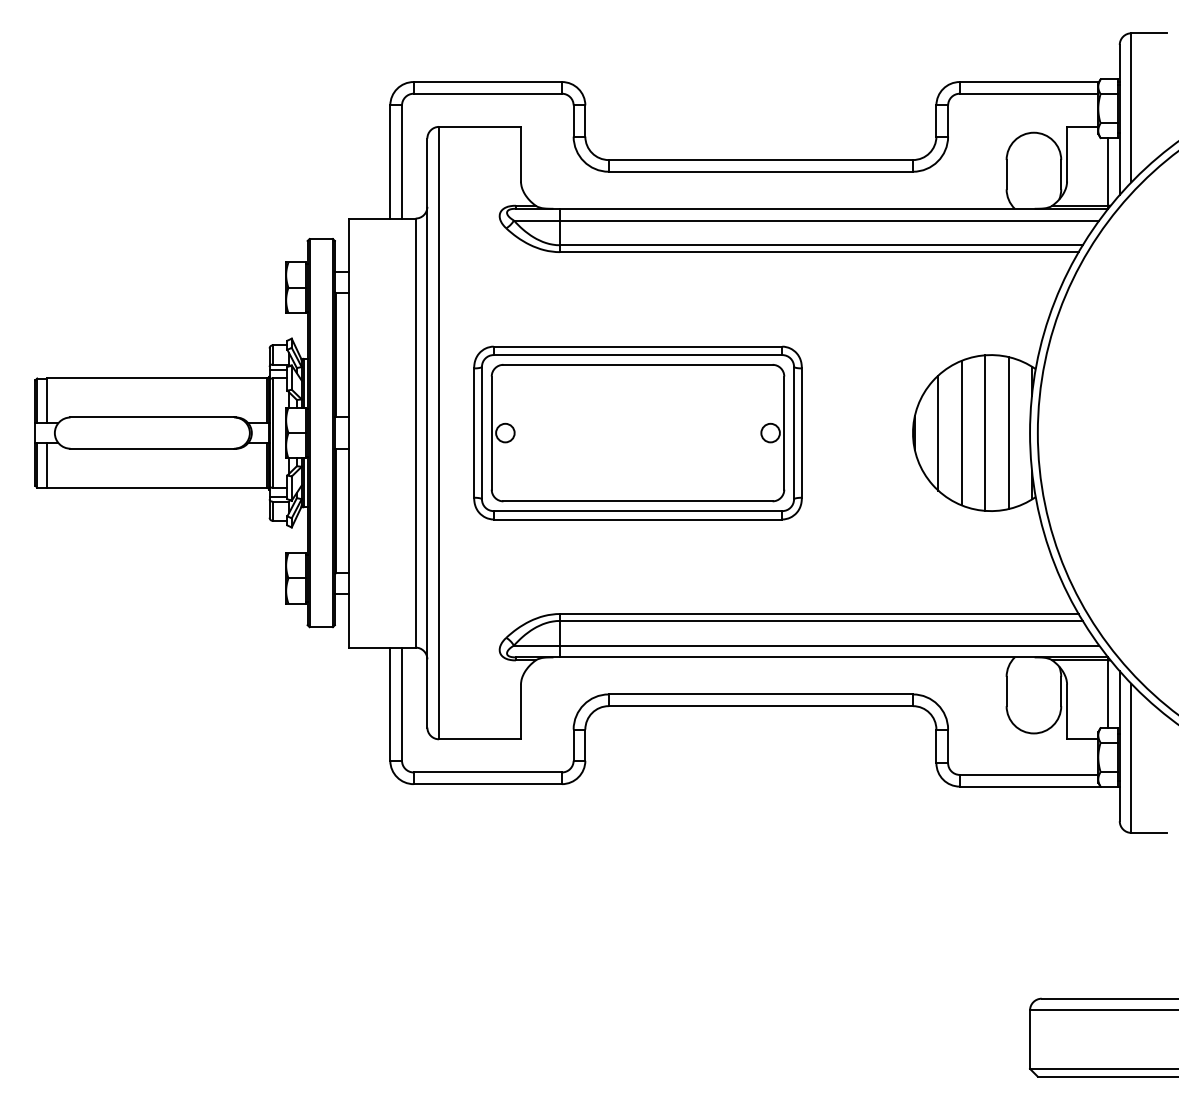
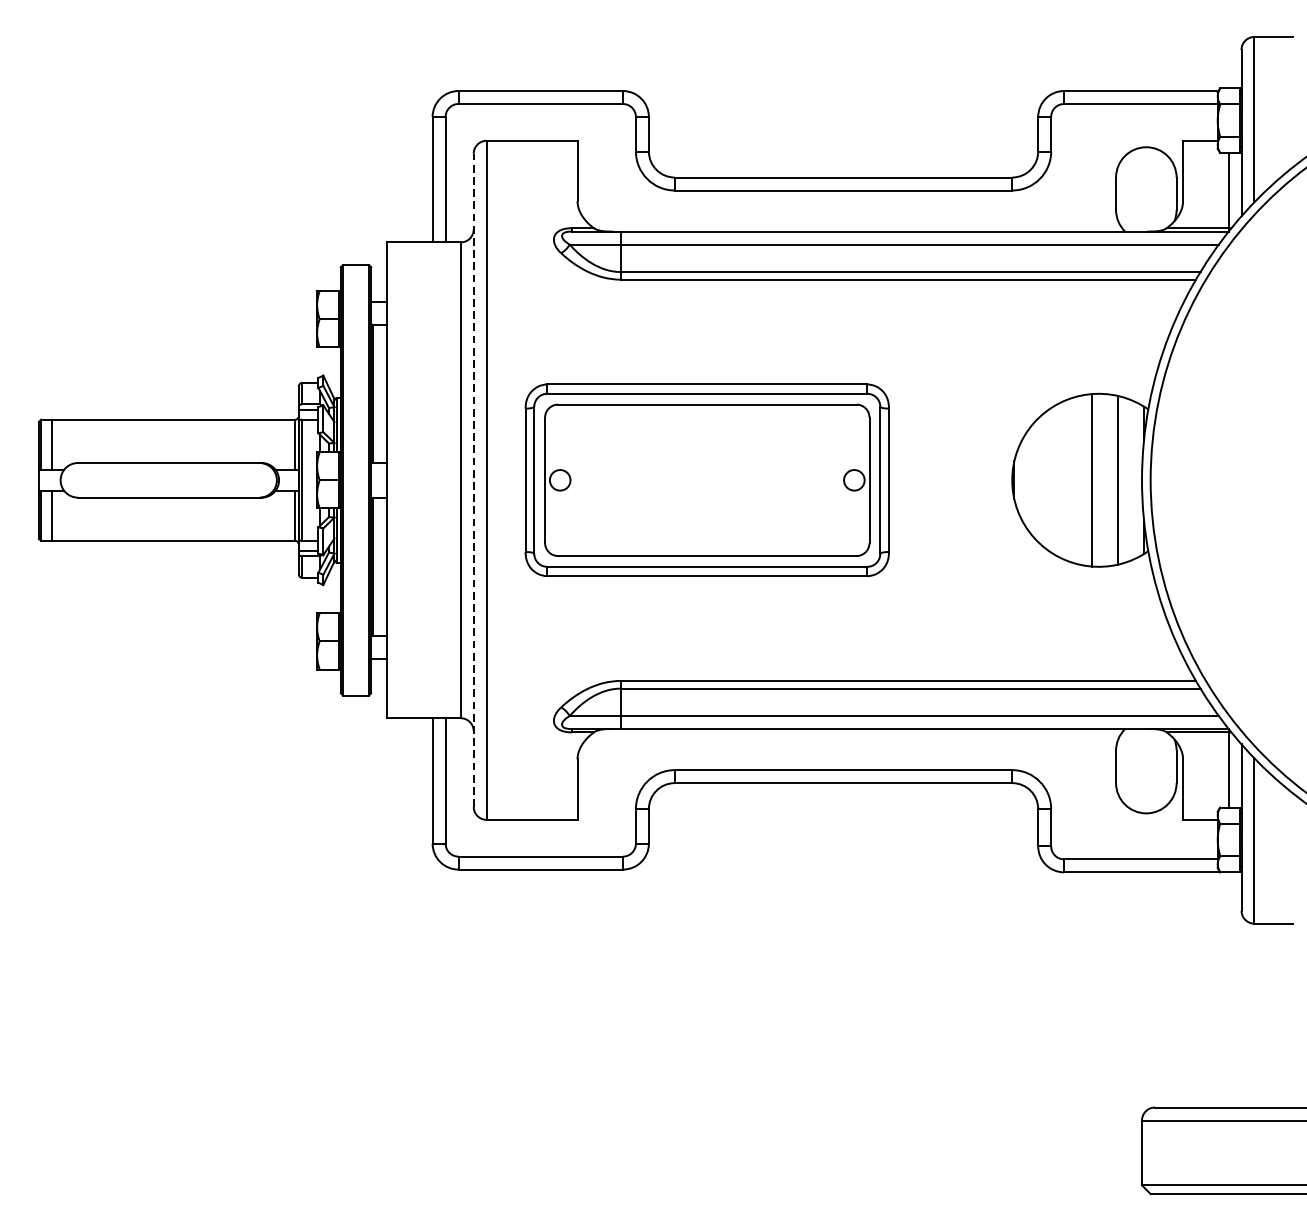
line: (938, 432) -> (1040, 479), removed
line: (961, 432) -> (1066, 479), removed
line: (427, 433) -> (473, 480), solid -> dashed

